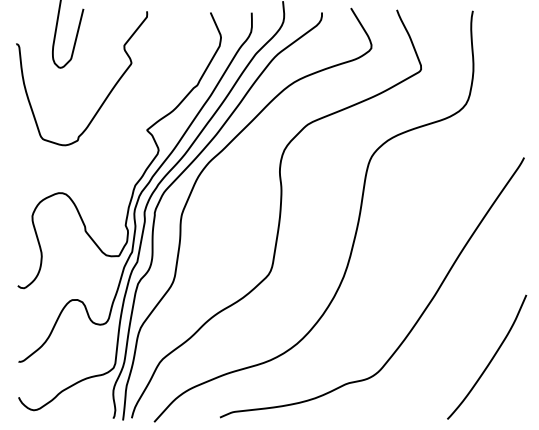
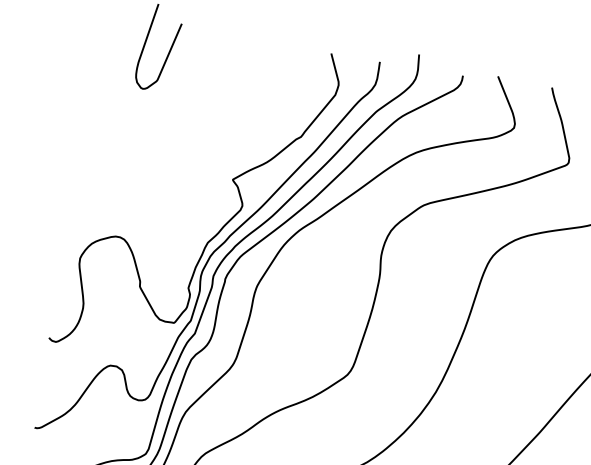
curve: (107, 94) -> (193, 129), removed

